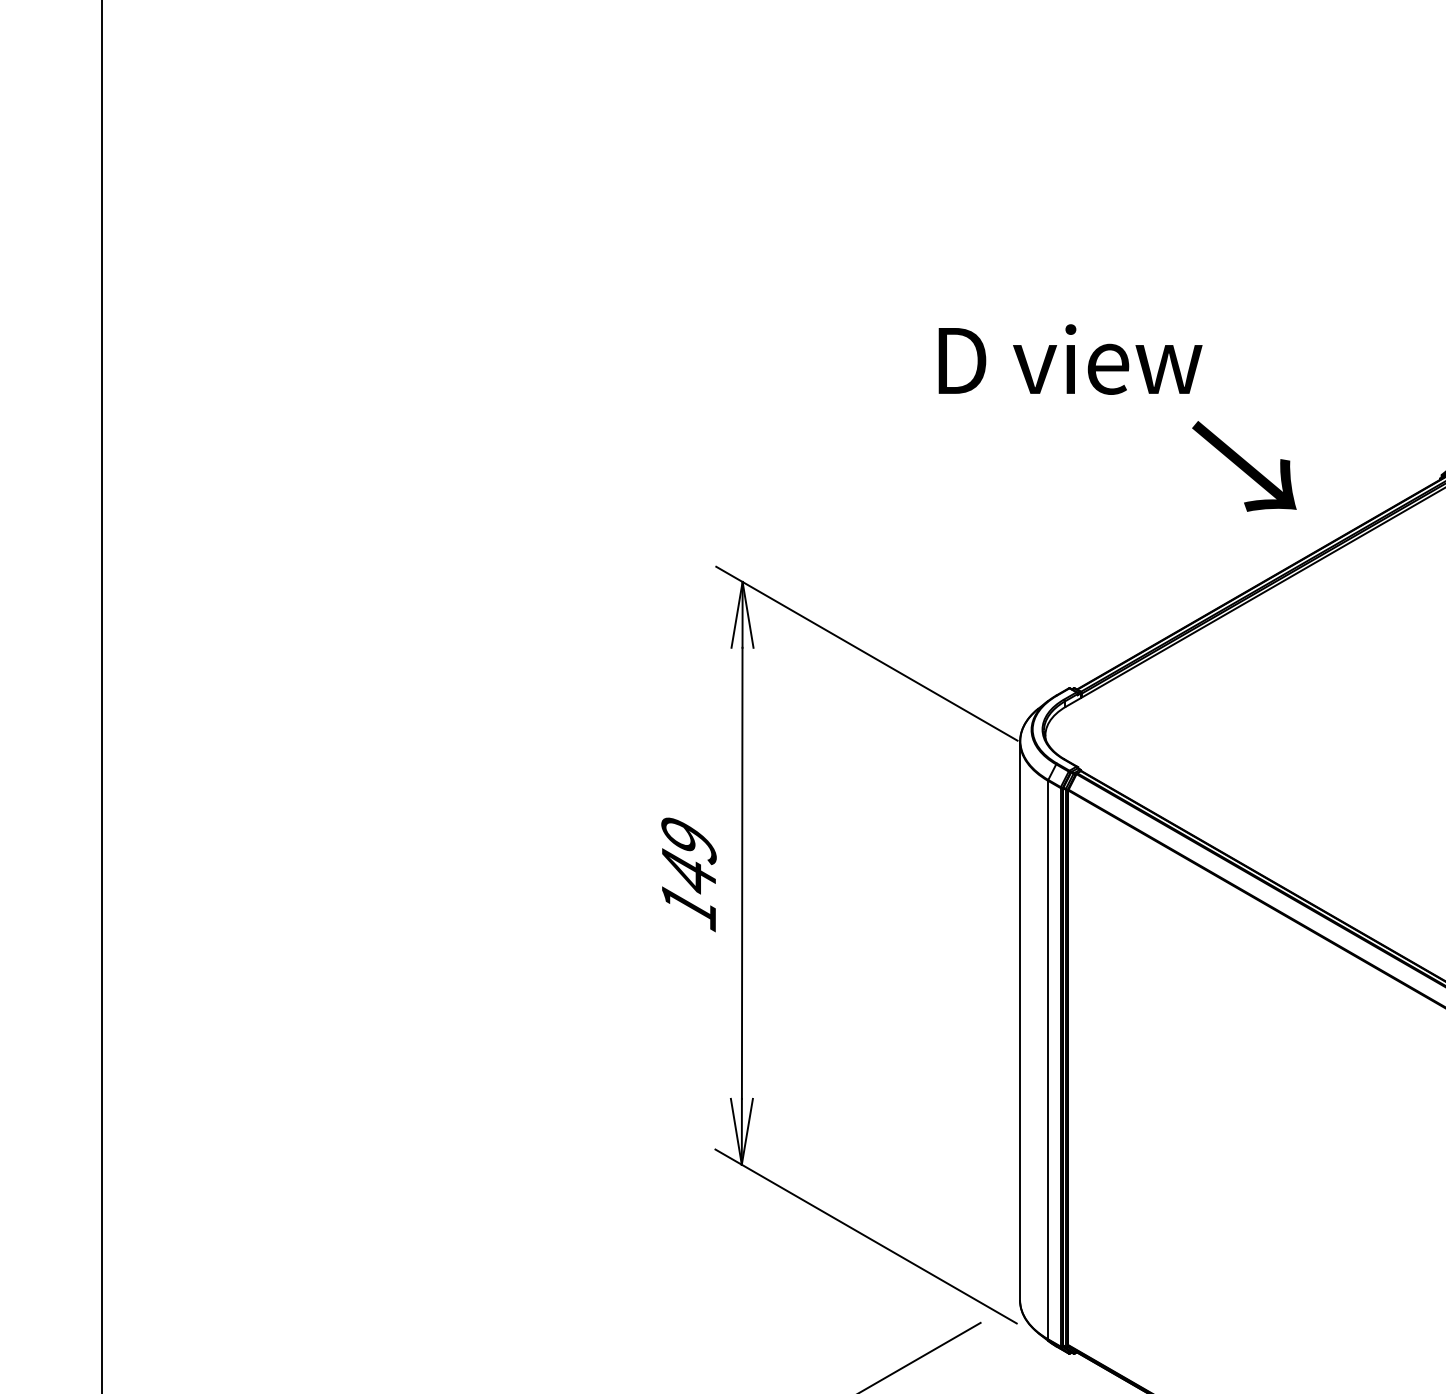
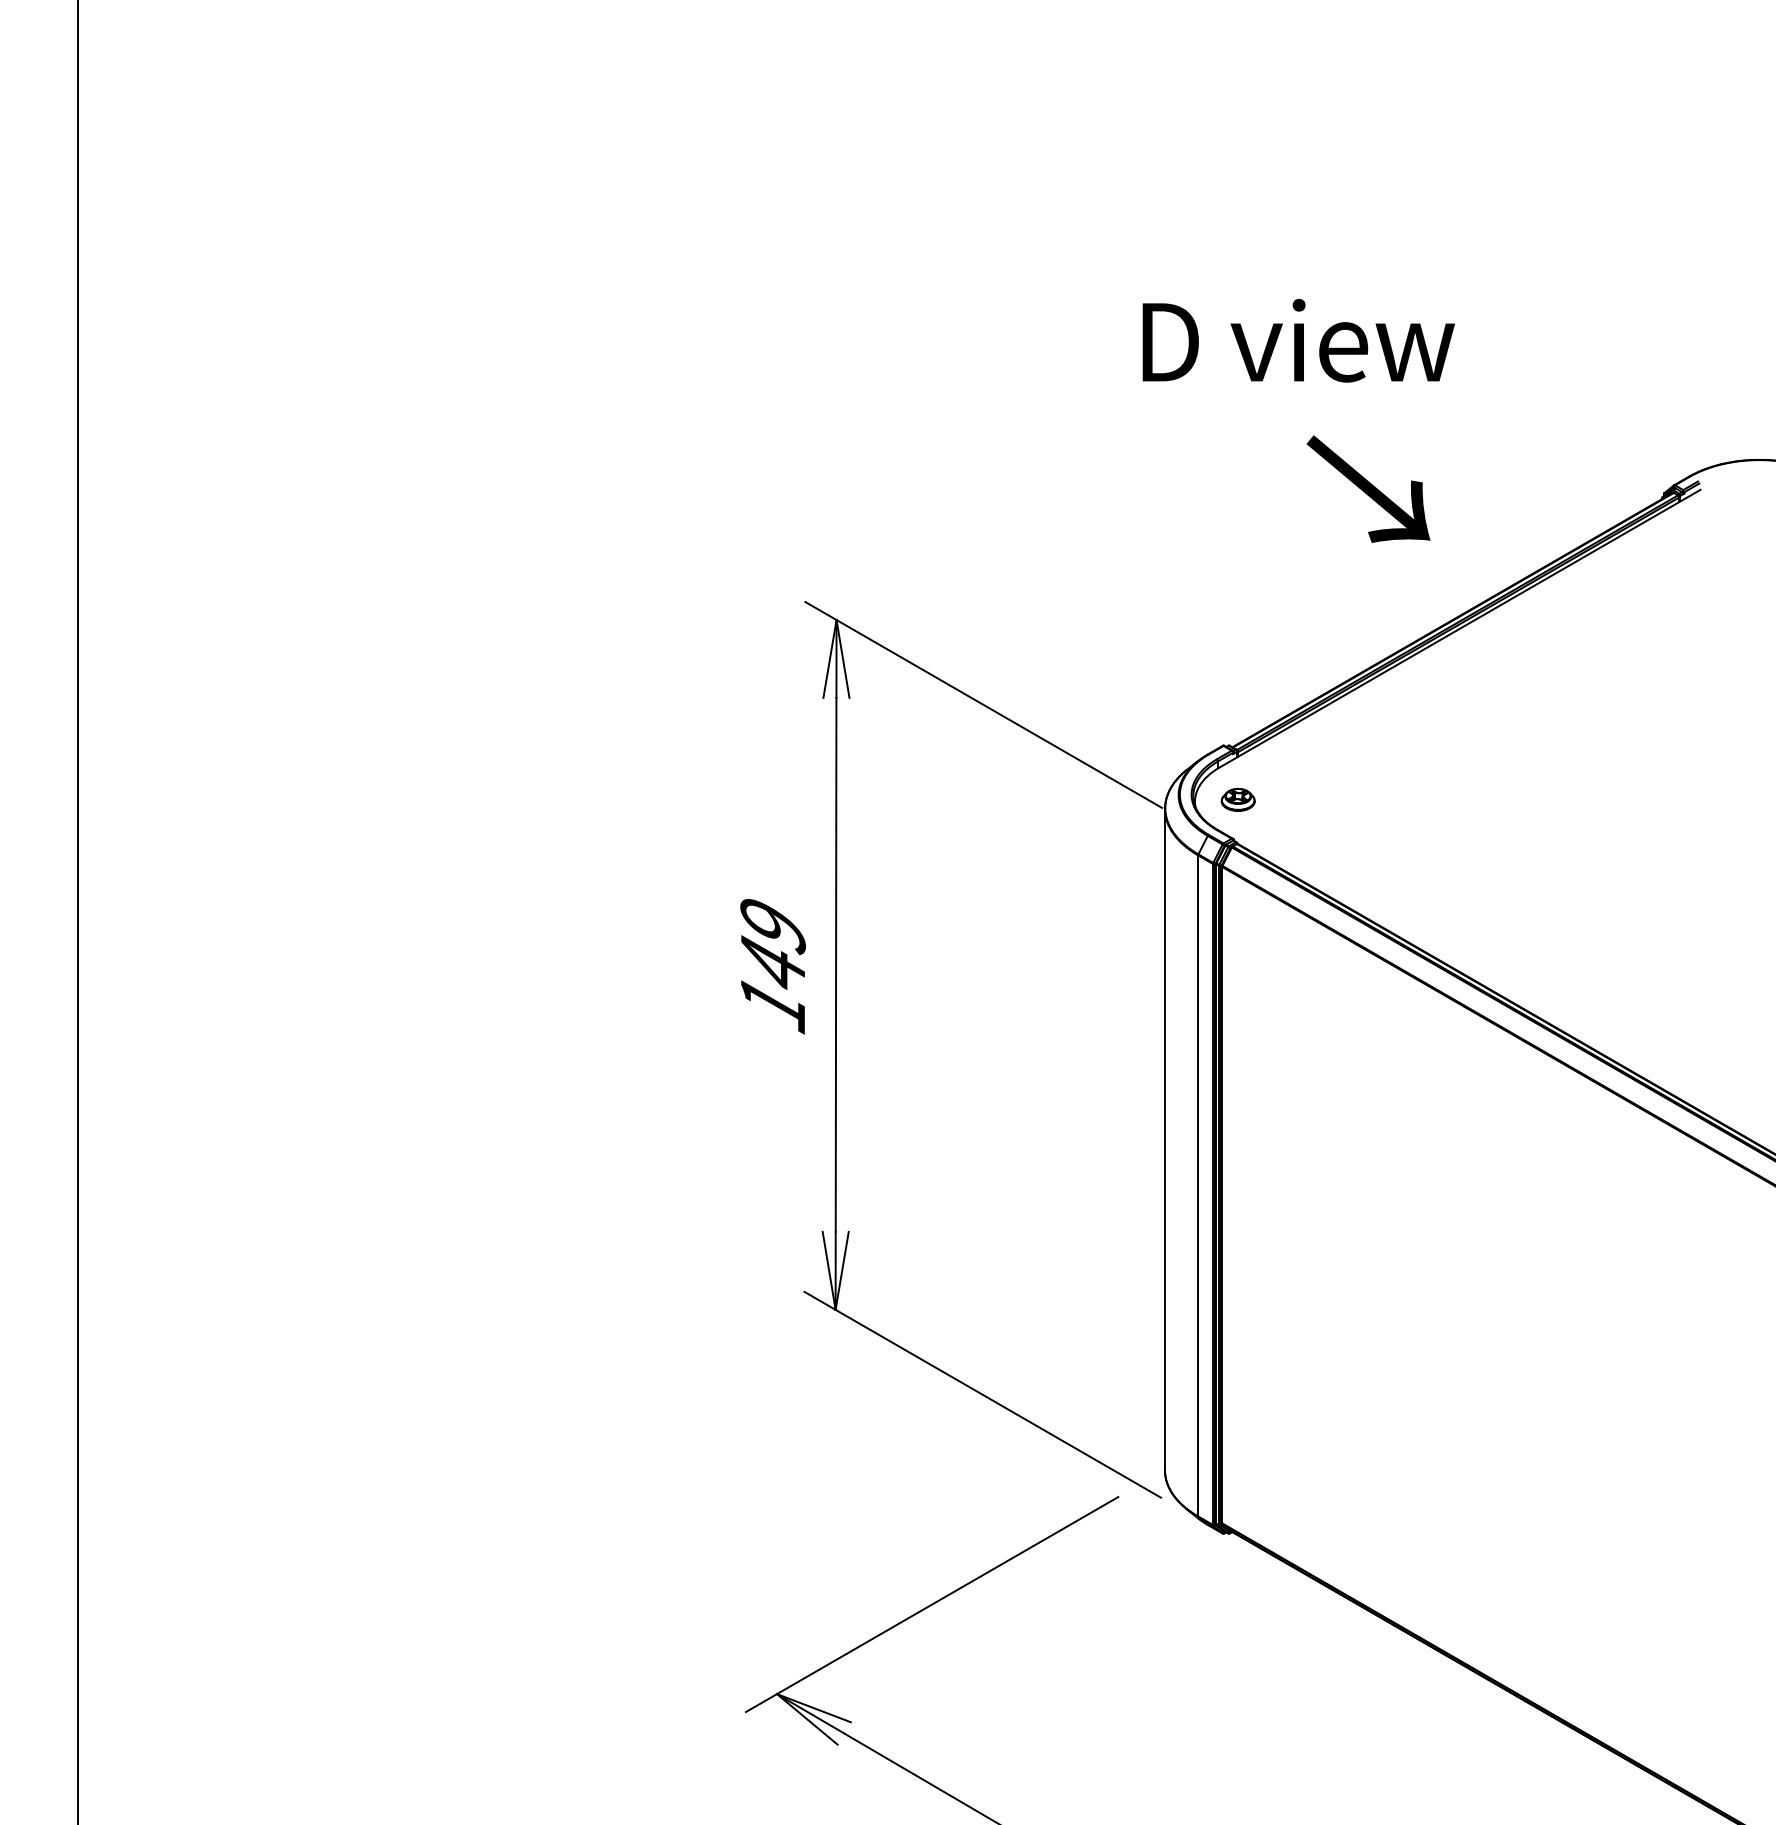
text: (1070, 359) -> (1298, 340), moved
text: (1244, 465) -> (1368, 488), moved
part: (1081, 733) -> (1237, 799), added

